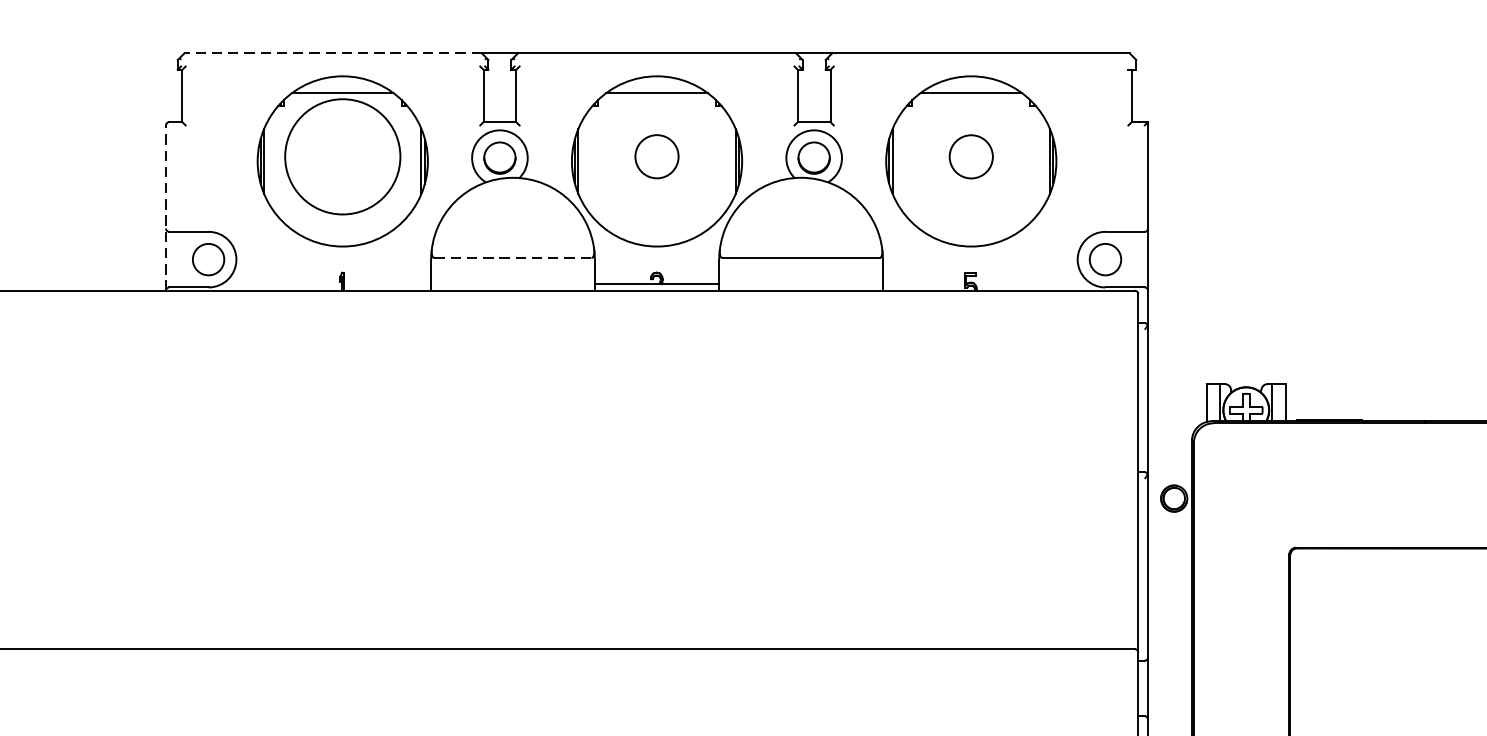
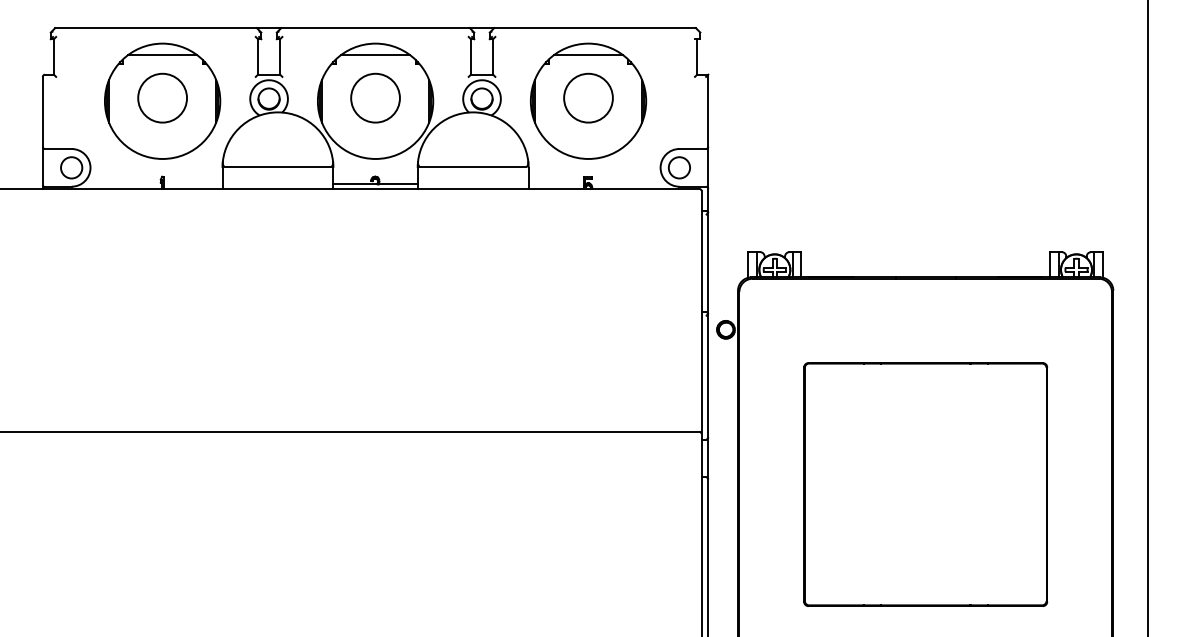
line: (333, 54) -> (156, 28), dashed -> solid
circle: (342, 155) -> (162, 97), size x0.62
circle: (656, 155) -> (375, 97), size x1.67
circle: (971, 155) -> (588, 97), size x1.67
line: (165, 207) -> (42, 132), dashed -> solid
line: (513, 257) -> (278, 166), dashed -> solid

